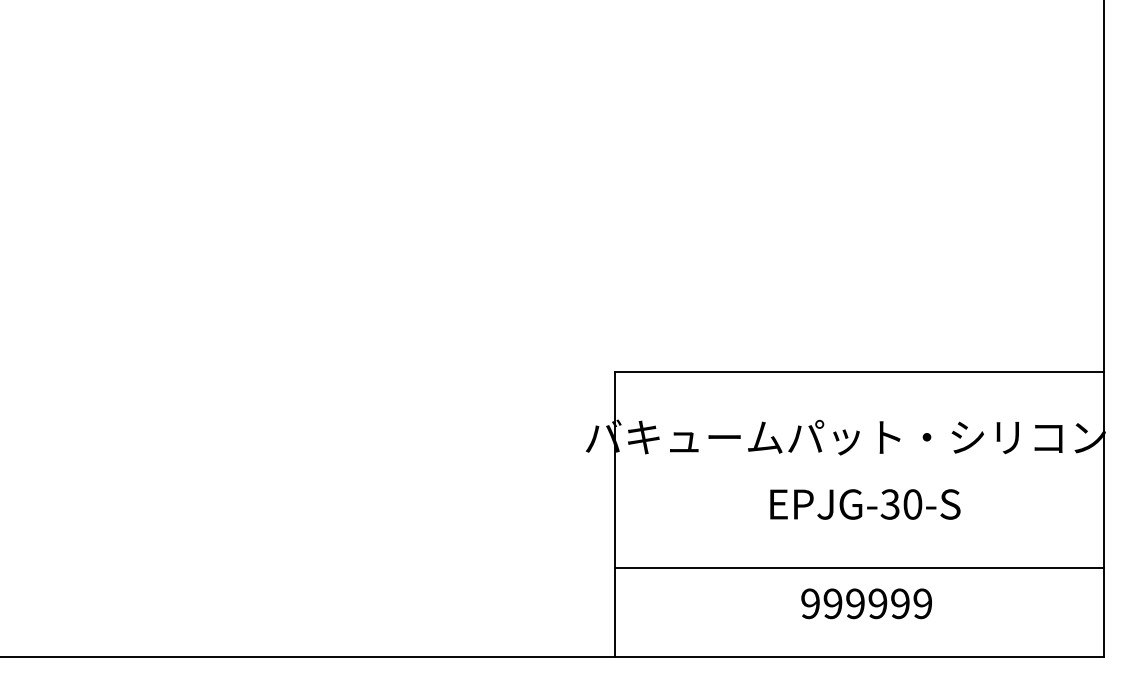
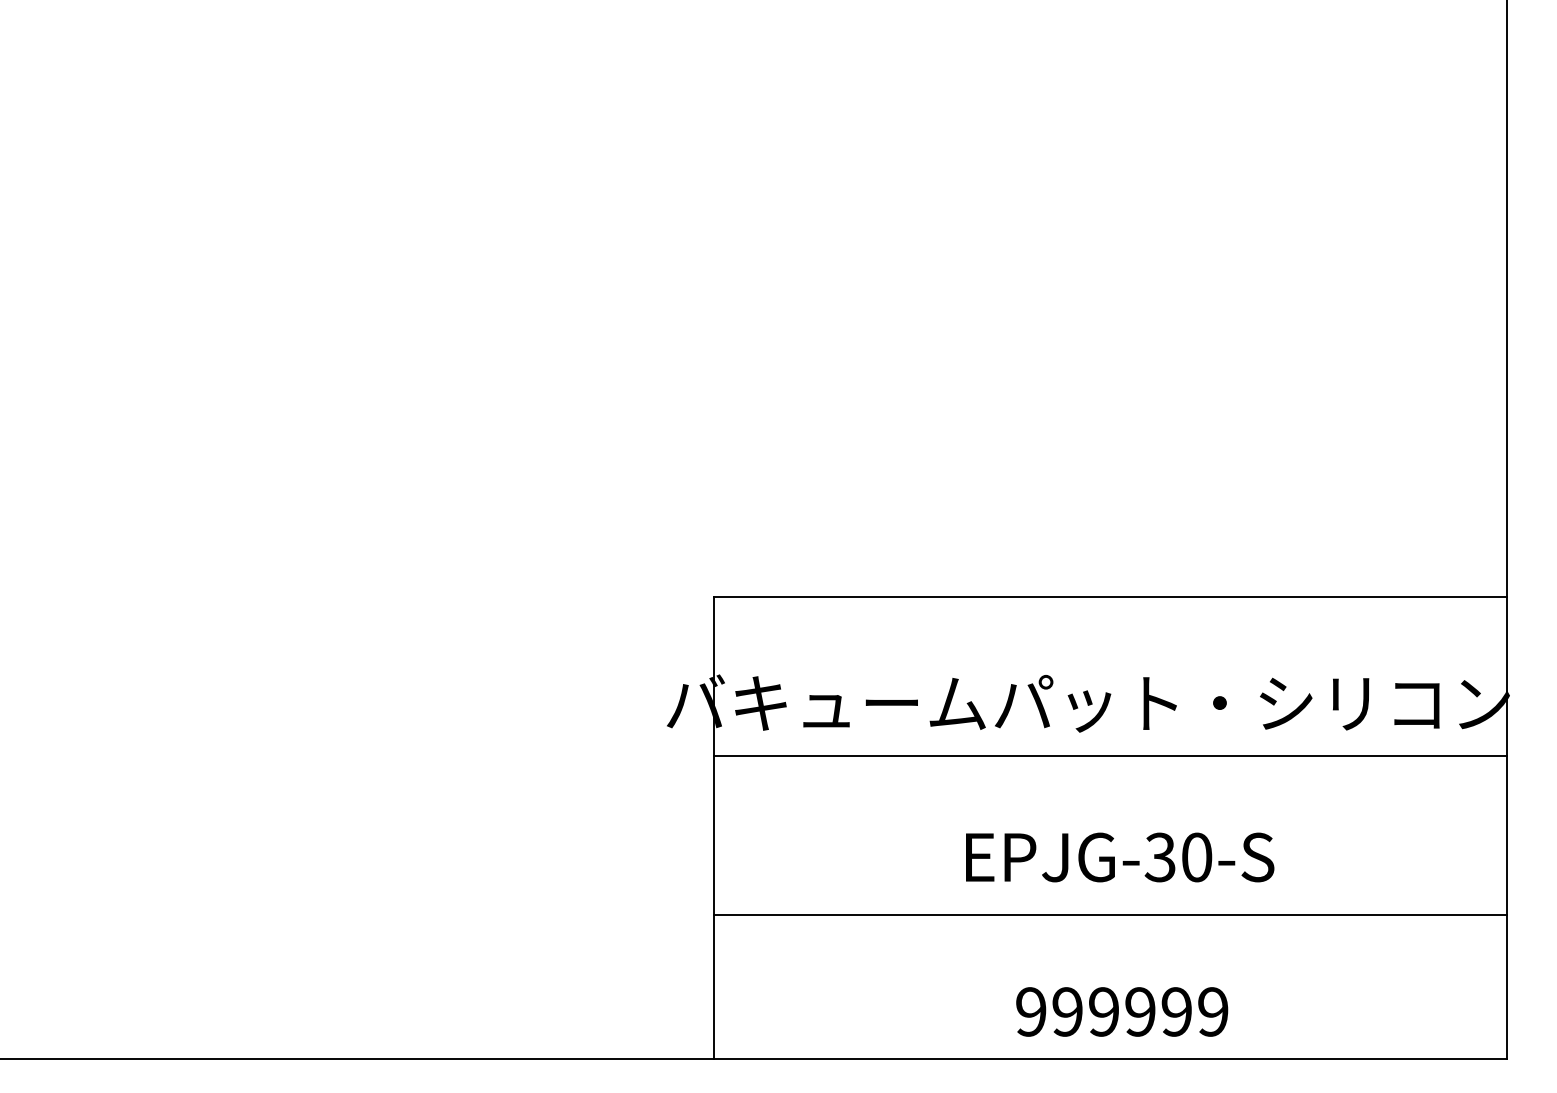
line: (859, 469) -> (1110, 755), added
text: (865, 504) -> (1120, 857), moved
text: (866, 603) -> (1121, 1011), moved

